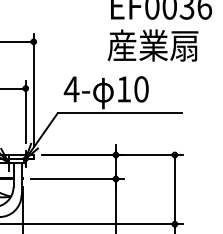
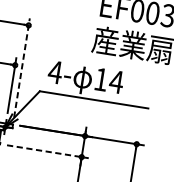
text: (141, 89) -> (116, 82), 10 -> 14
line: (33, 90) -> (21, 68), solid -> dashed
line: (77, 179) -> (47, 152), solid -> dashed

